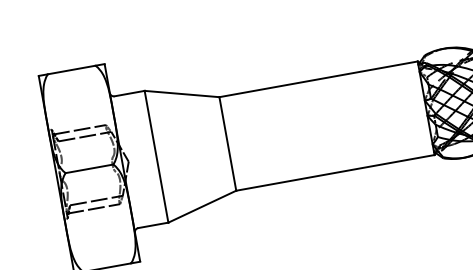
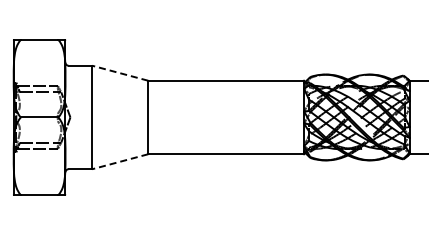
line: (182, 94) -> (120, 73), solid -> dashed
line: (202, 206) -> (120, 161), solid -> dashed

